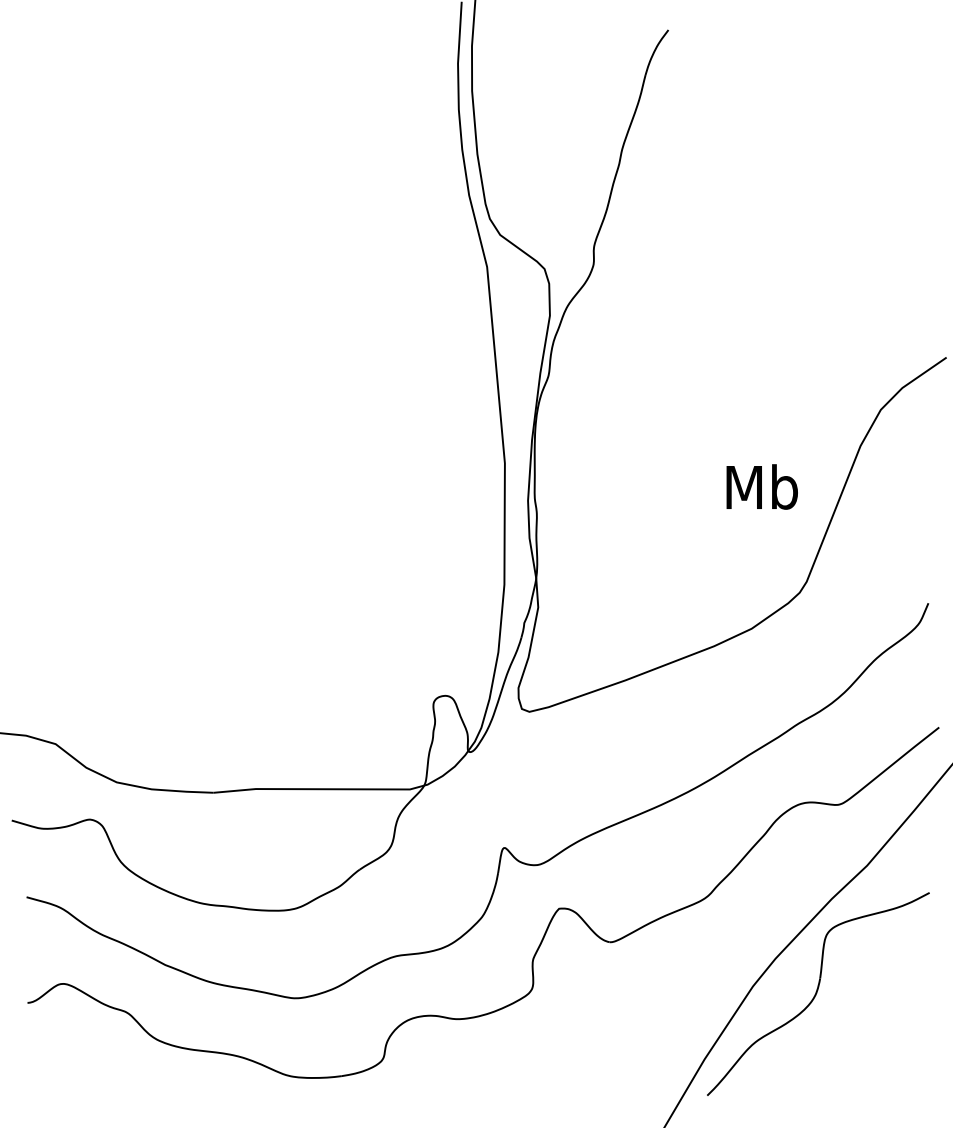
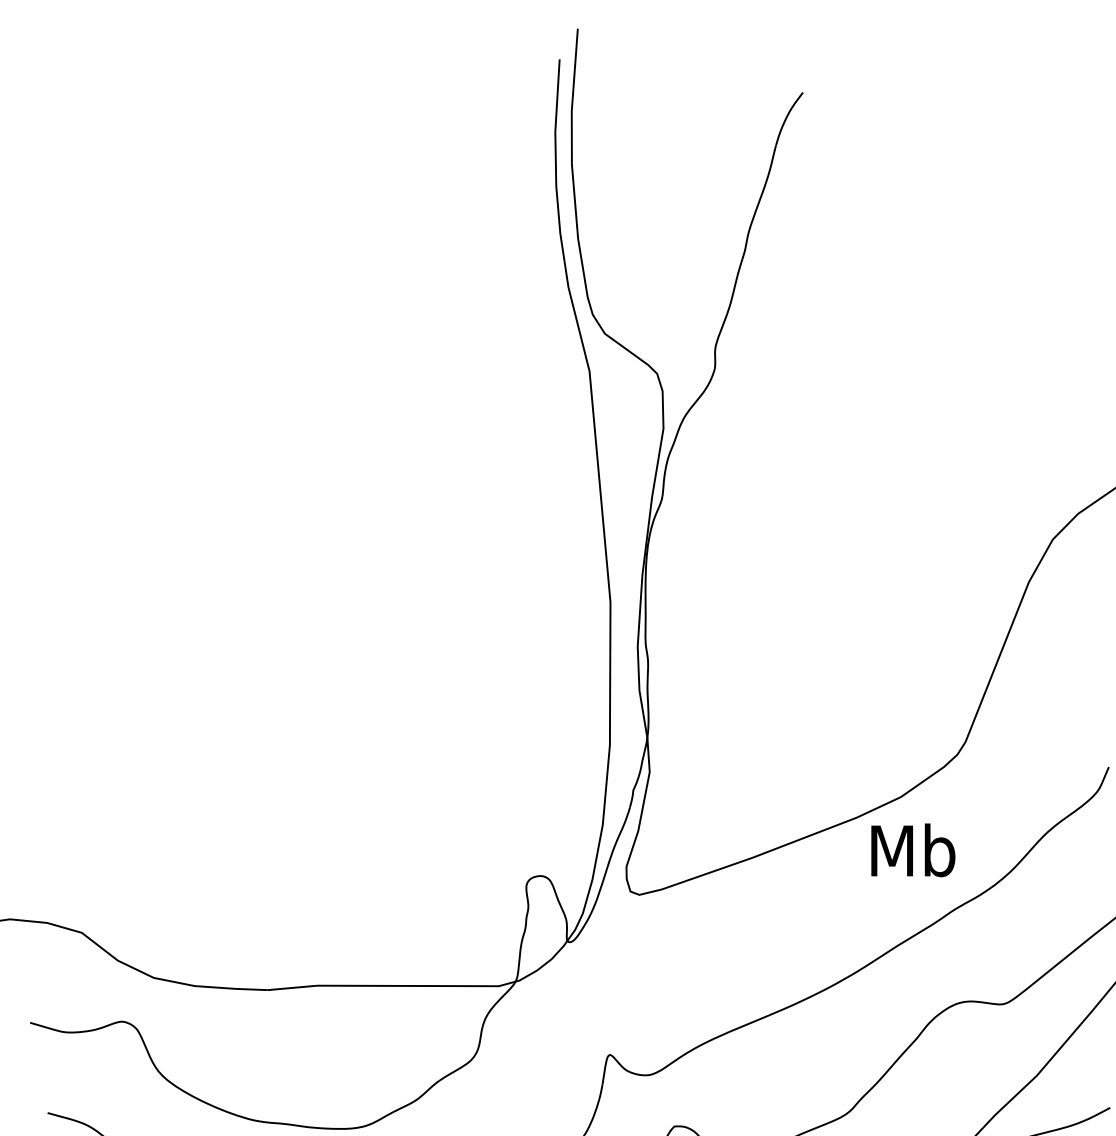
text: (761, 486) -> (912, 849), moved

